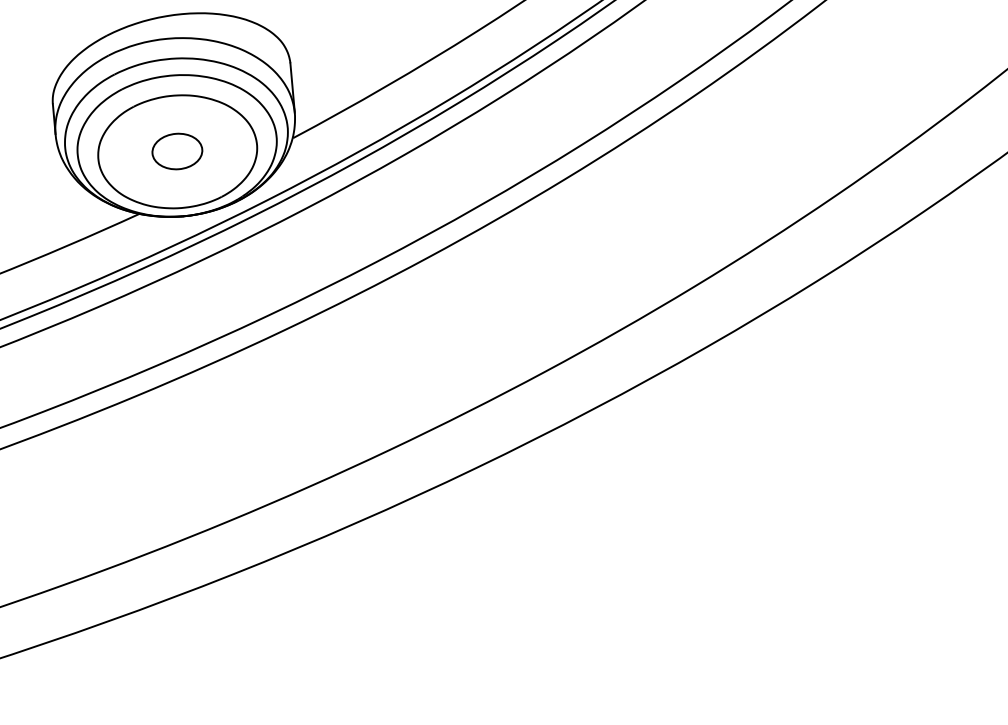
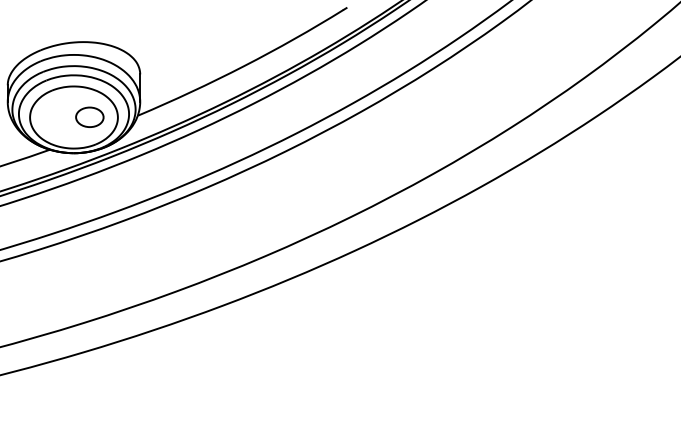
part: (176, 150) -> (89, 116), moved

